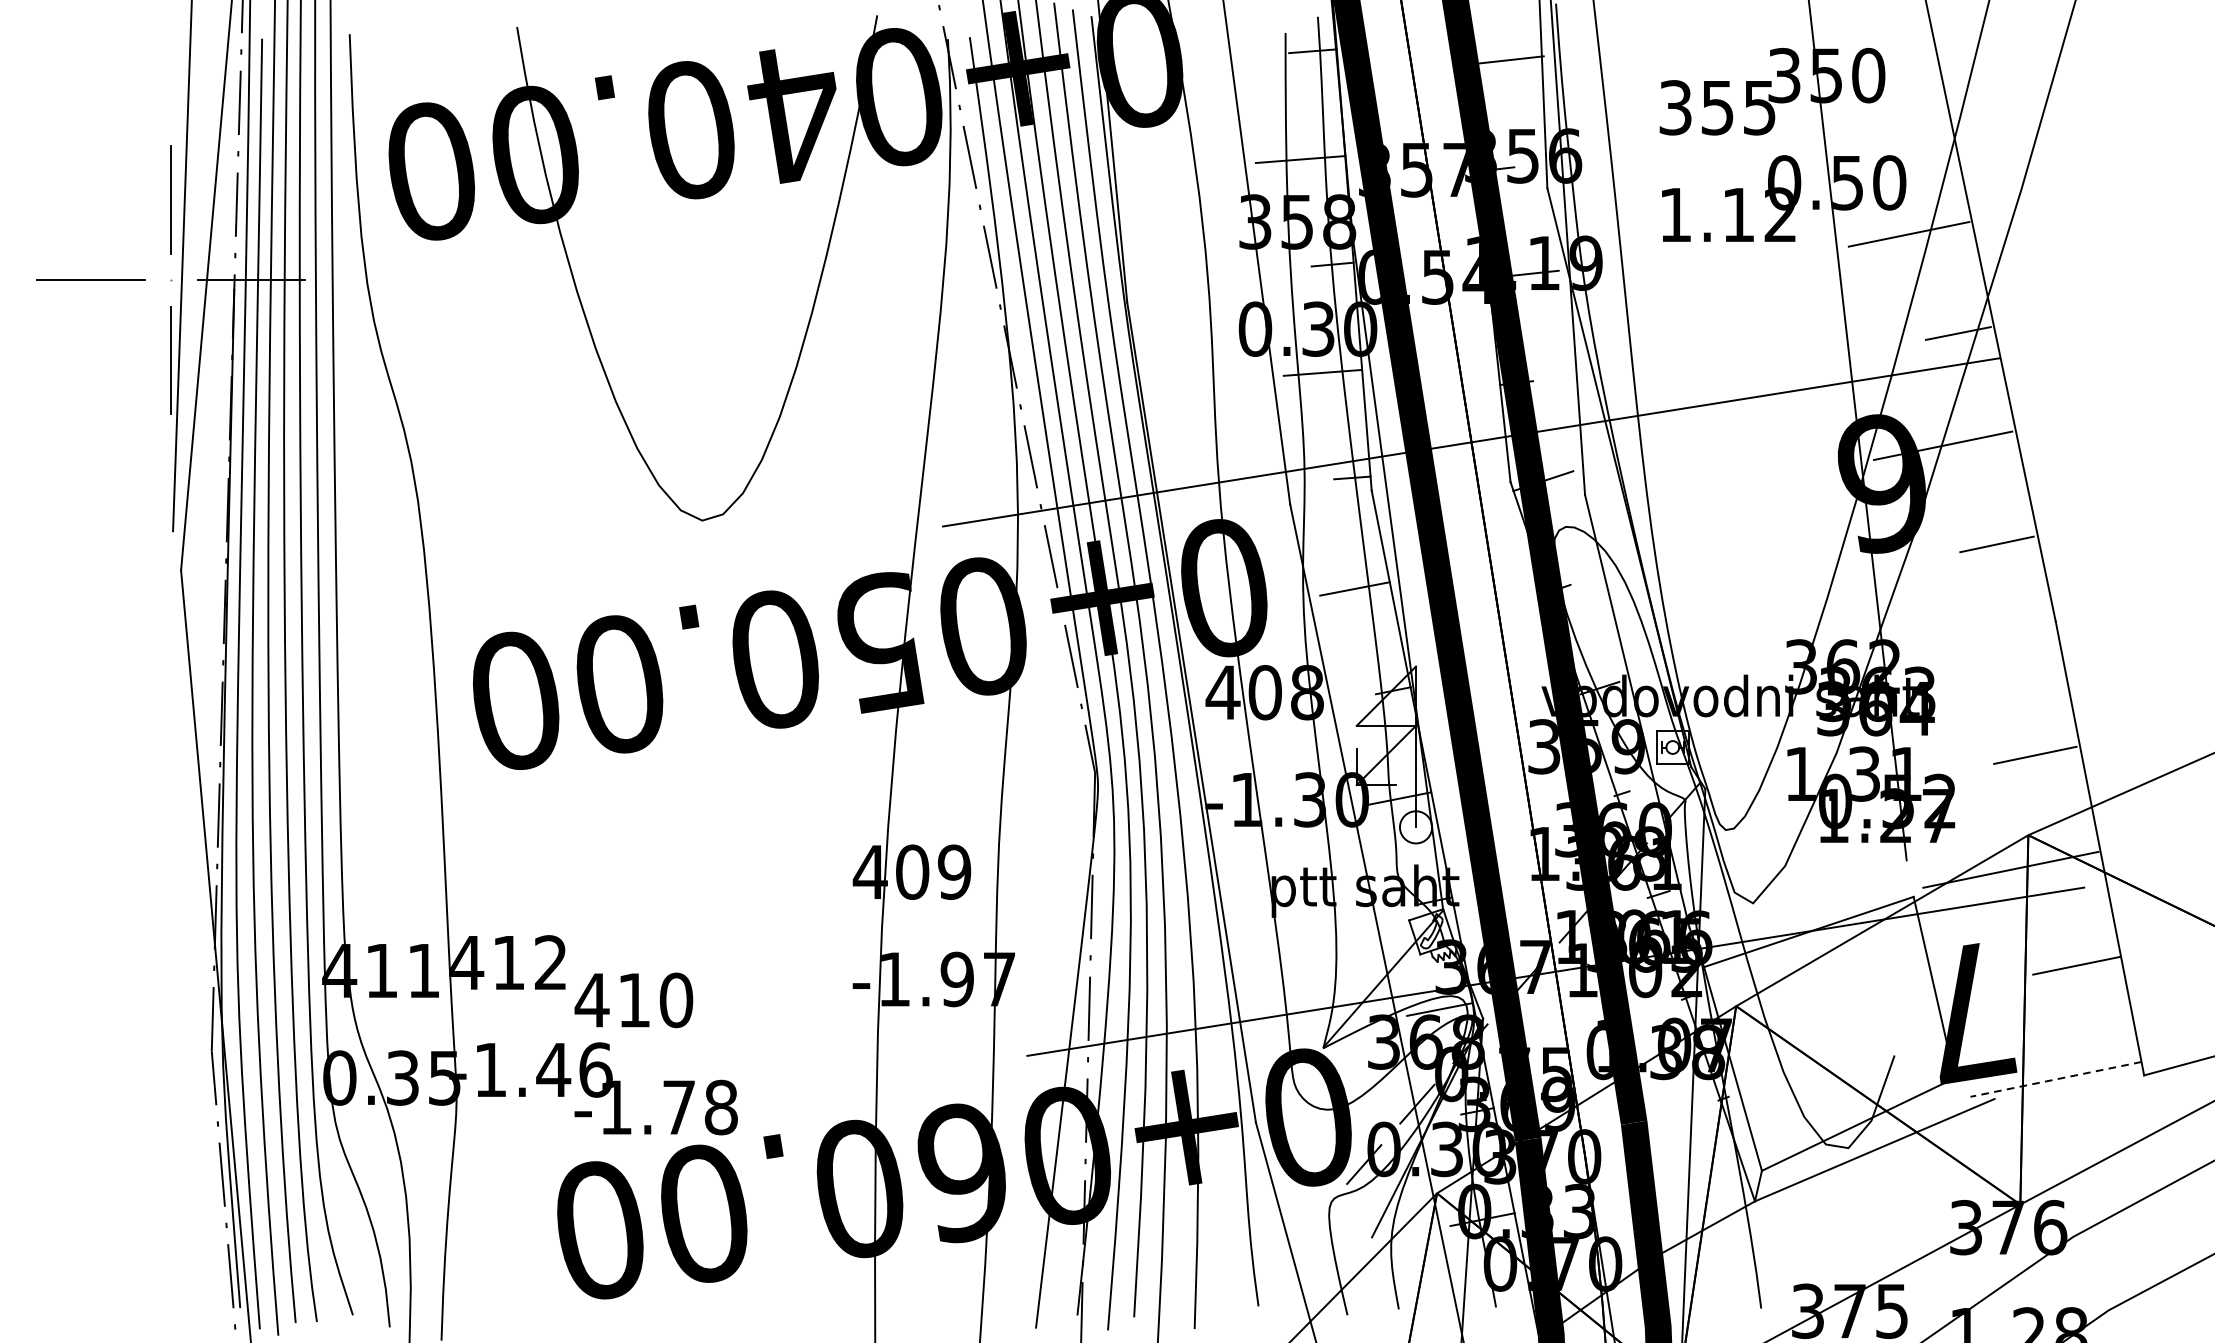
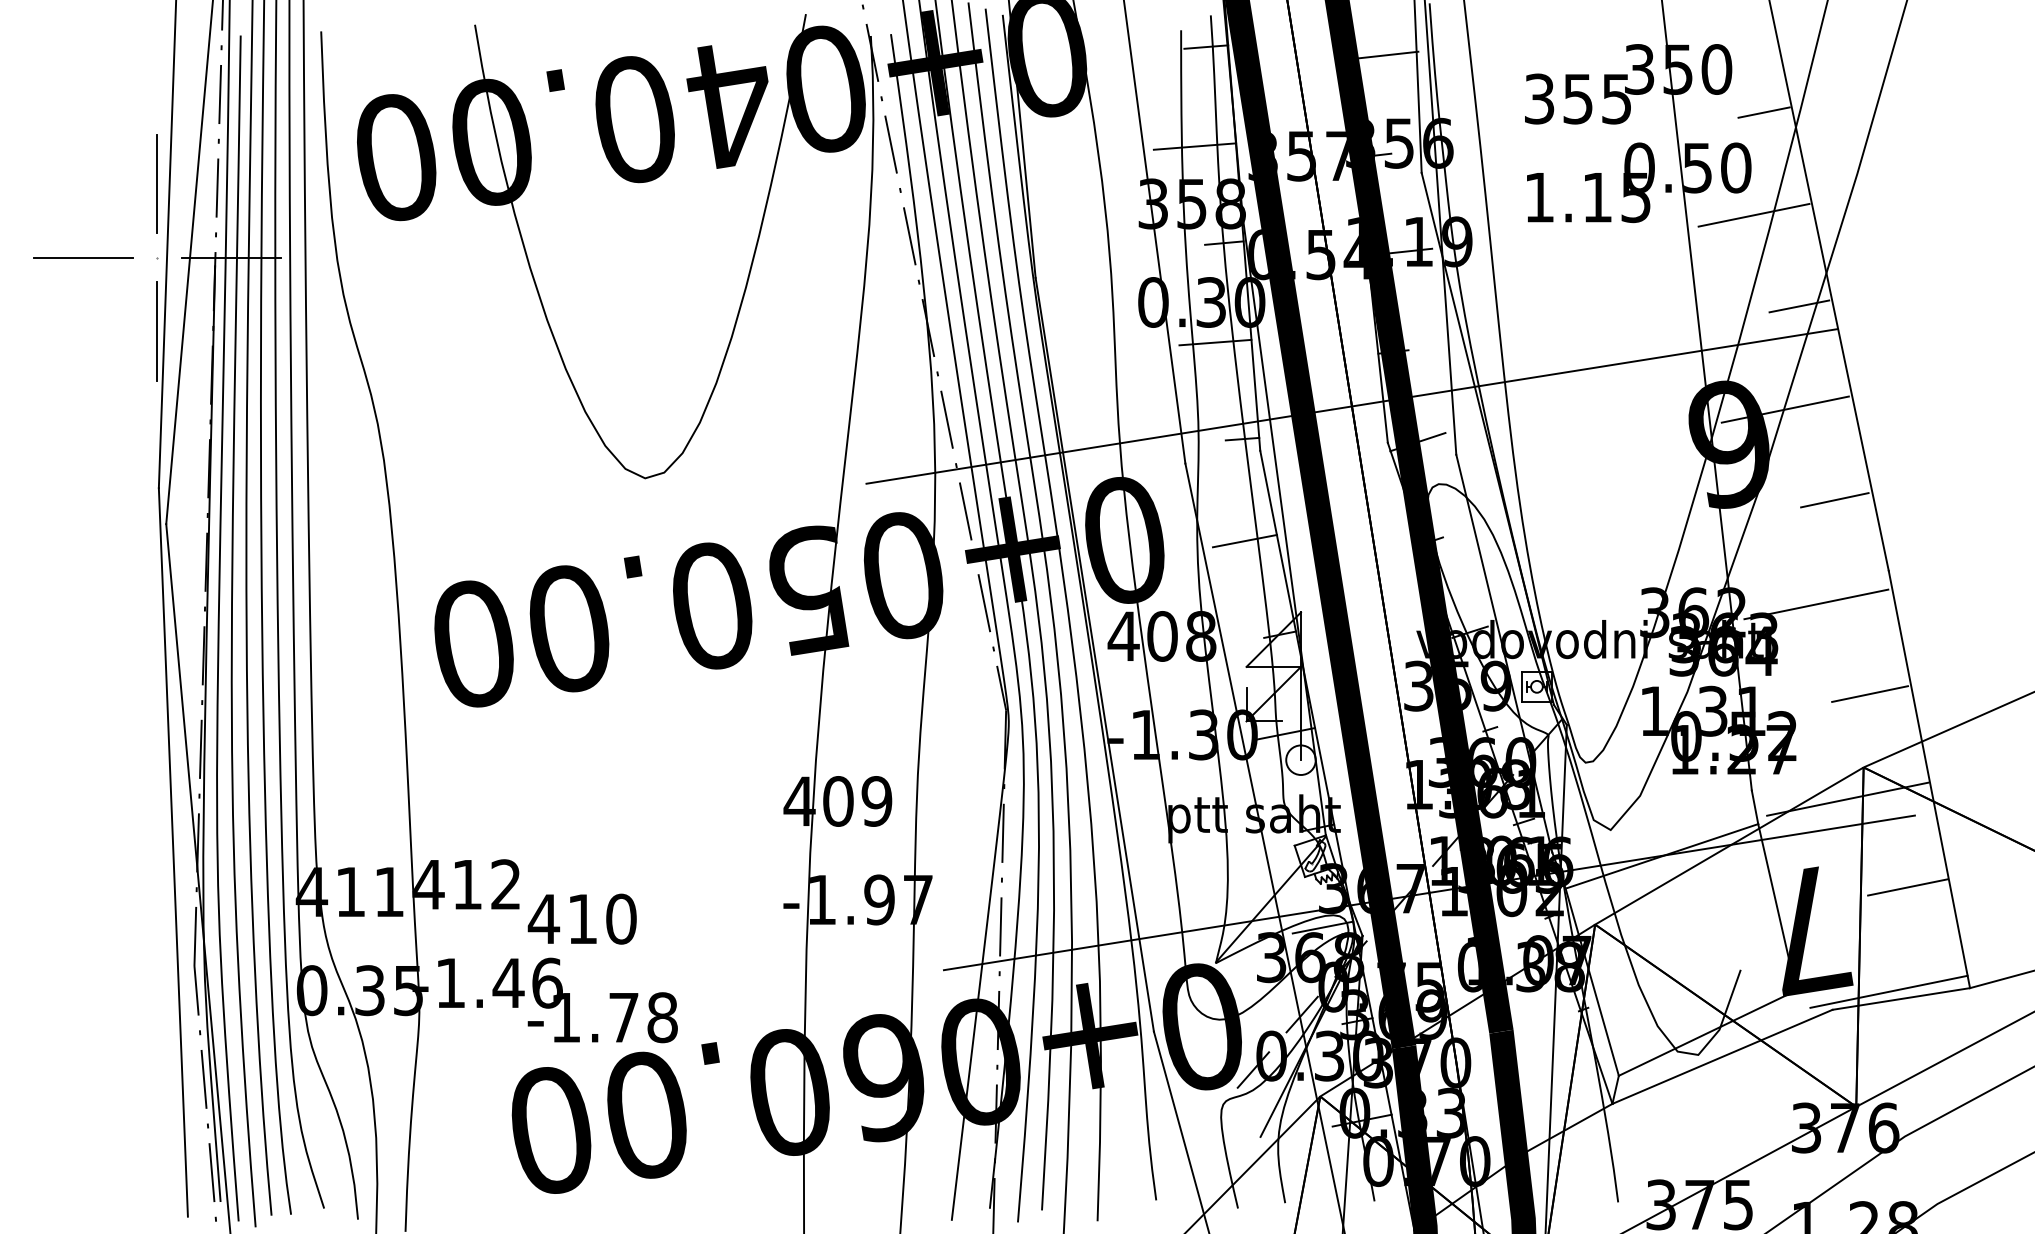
line: (1919, 122) -> (1763, 112), added
text: (1780, 214) -> (1635, 197), 1.12 -> 1.15
line: (1977, 657) -> (1816, 604), added
line: (1909, 878) -> (1754, 807), added
line: (187, 927) -> (172, 852), added
line: (2055, 1079) -> (1888, 991), dashed -> solid
line: (2069, 1086) -> (1901, 998), added

